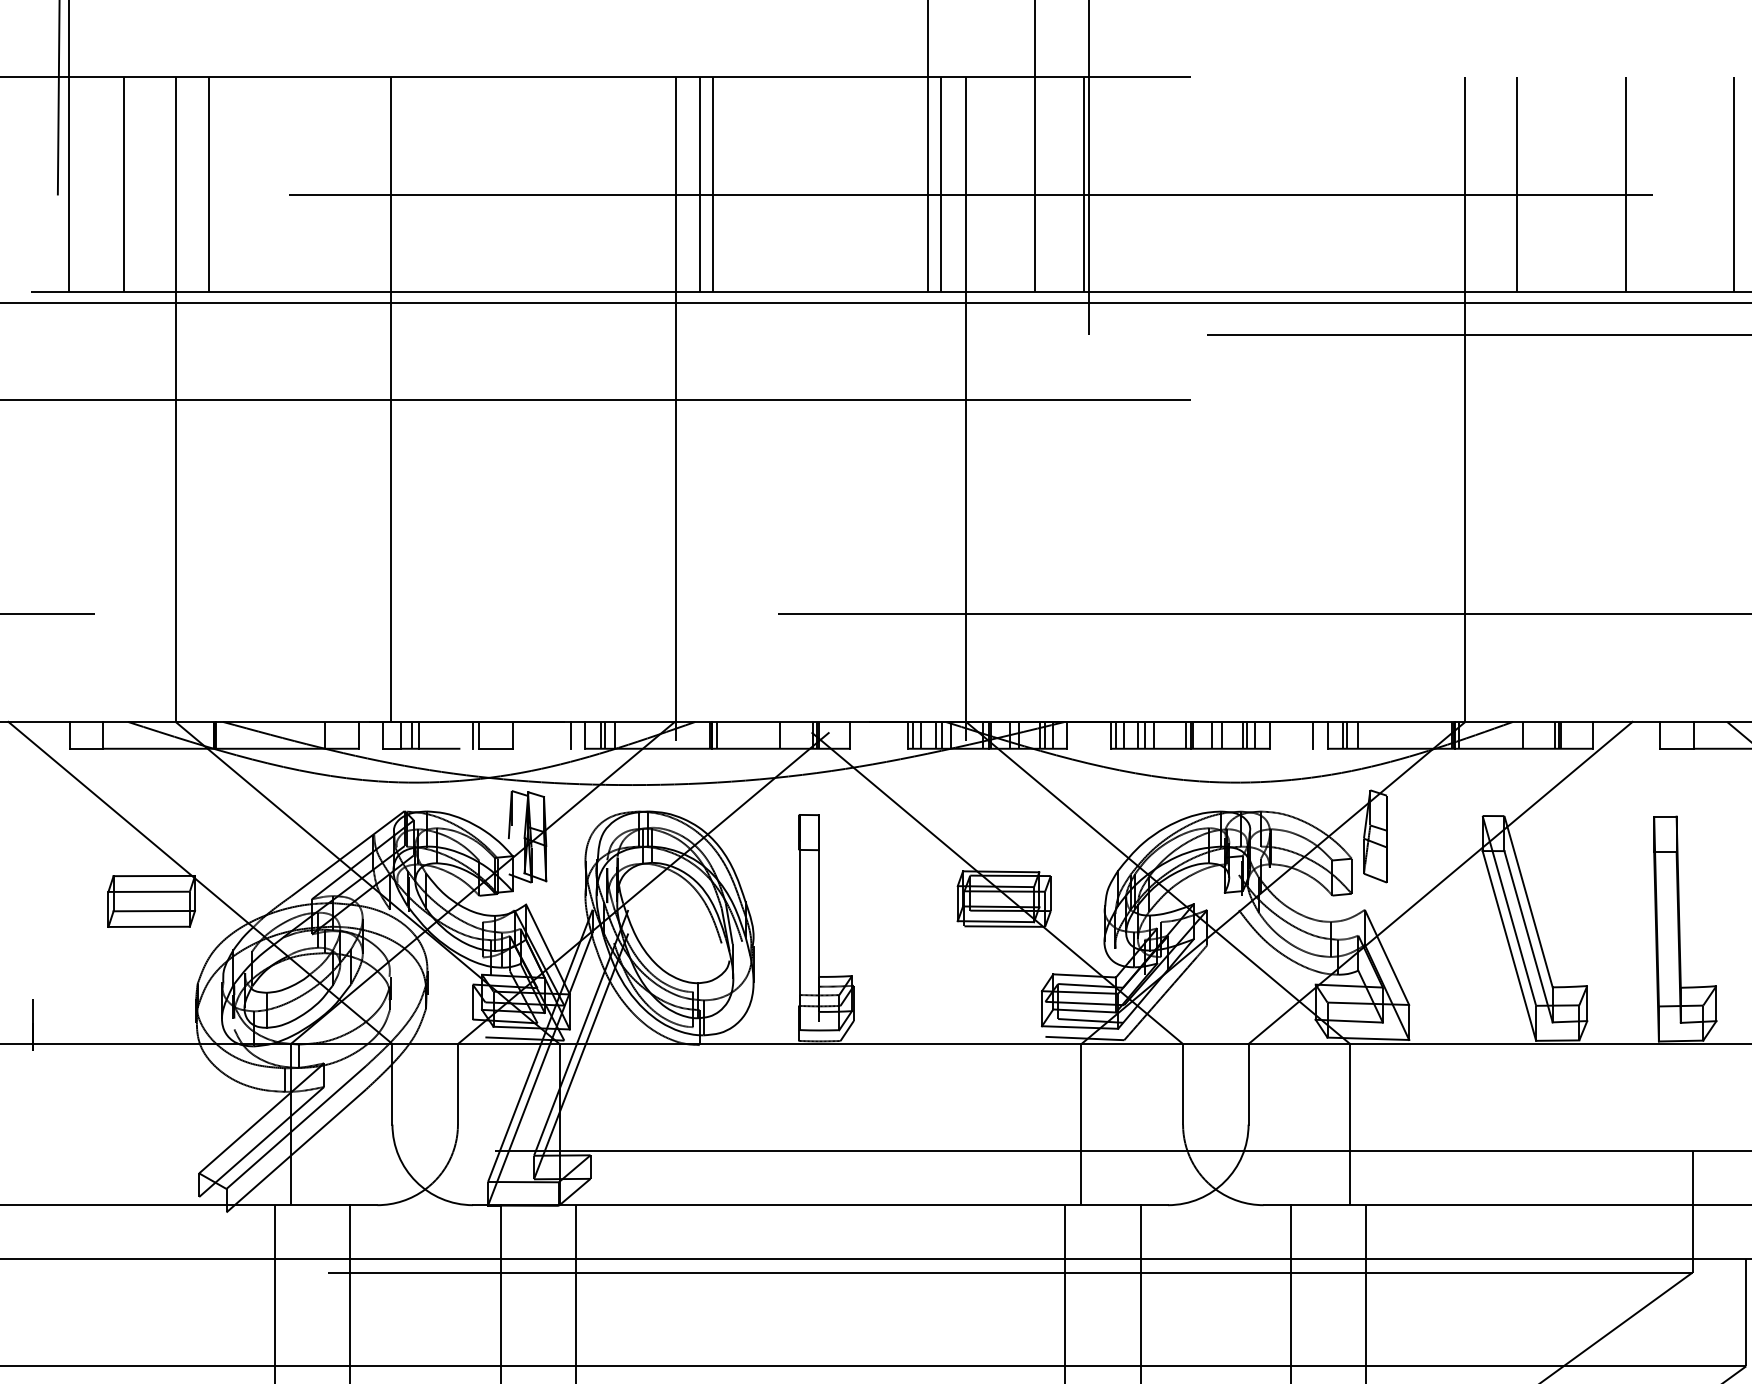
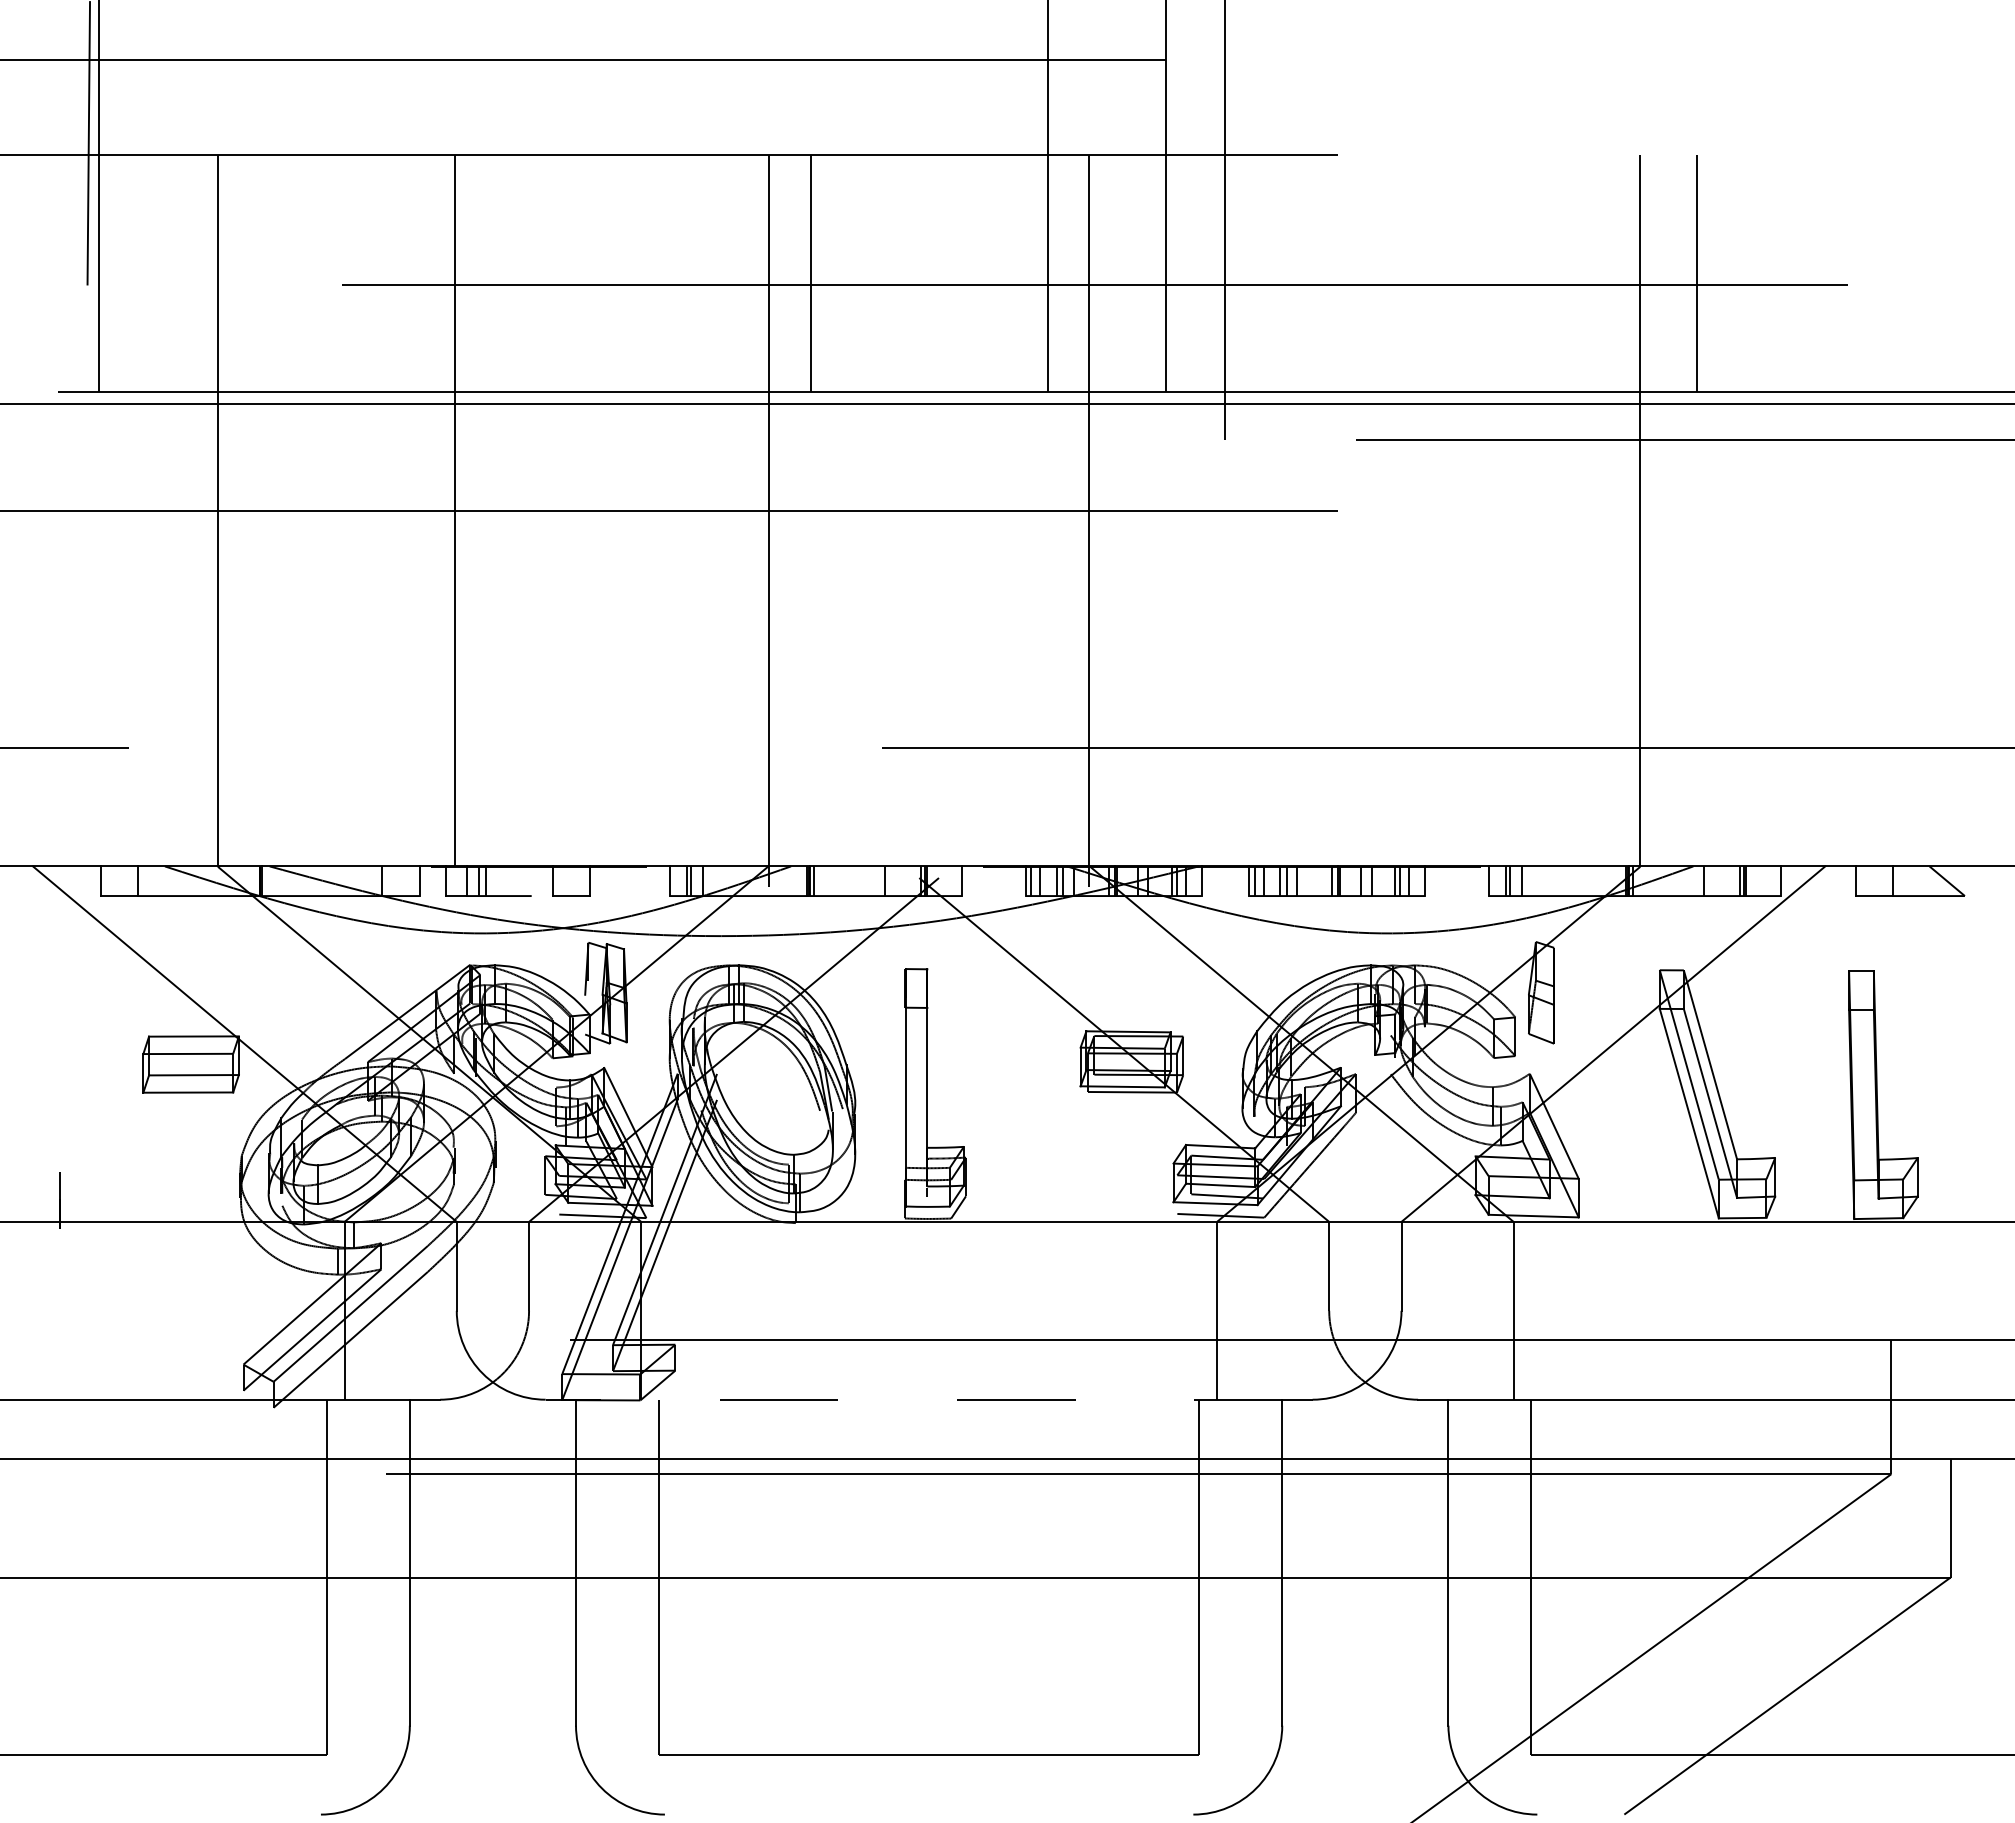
line: (123, 184) -> (160, 273), removed
line: (209, 184) -> (254, 273), removed
line: (700, 184) -> (796, 273), removed
line: (940, 184) -> (1061, 273), removed
line: (1083, 184) -> (1219, 273), removed
line: (1626, 184) -> (1818, 273), removed
line: (1733, 184) -> (1936, 273), removed
line: (473, 735) -> (546, 881), removed
line: (570, 735) -> (653, 881), removed
line: (1312, 735) -> (1472, 881), removed
line: (819, 1204) -> (928, 1399), solid -> dashed

